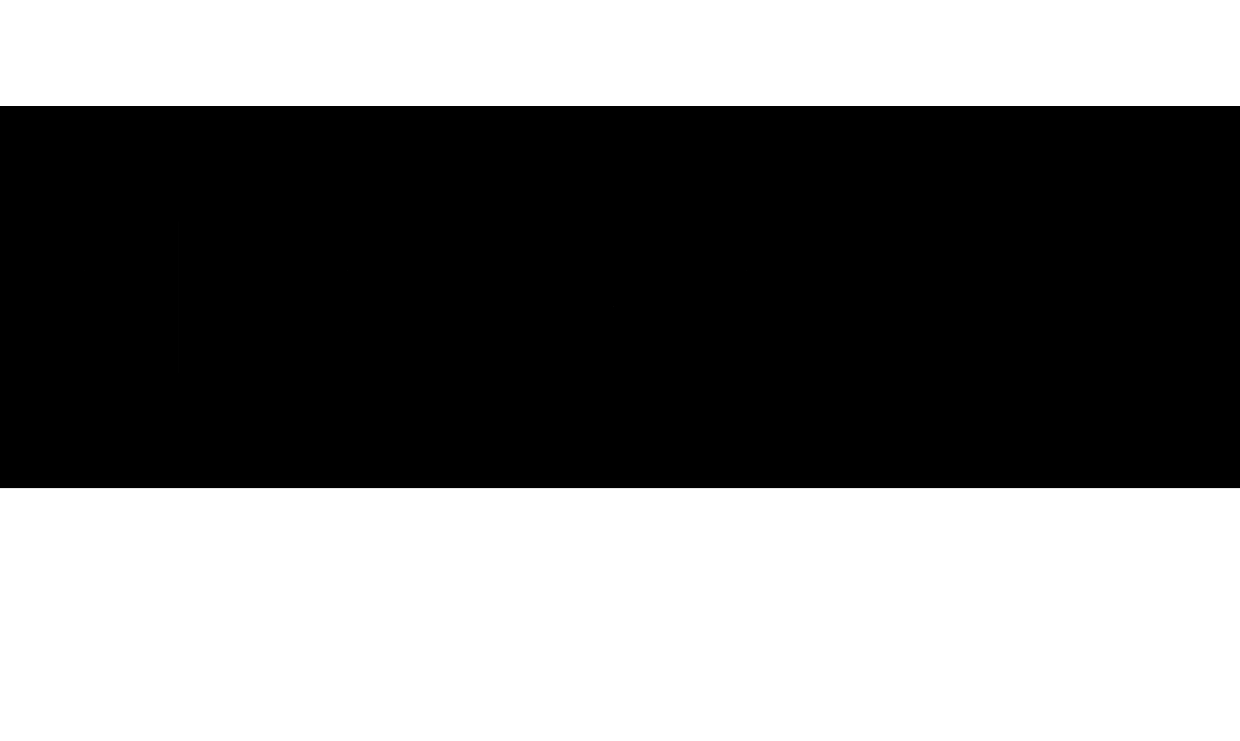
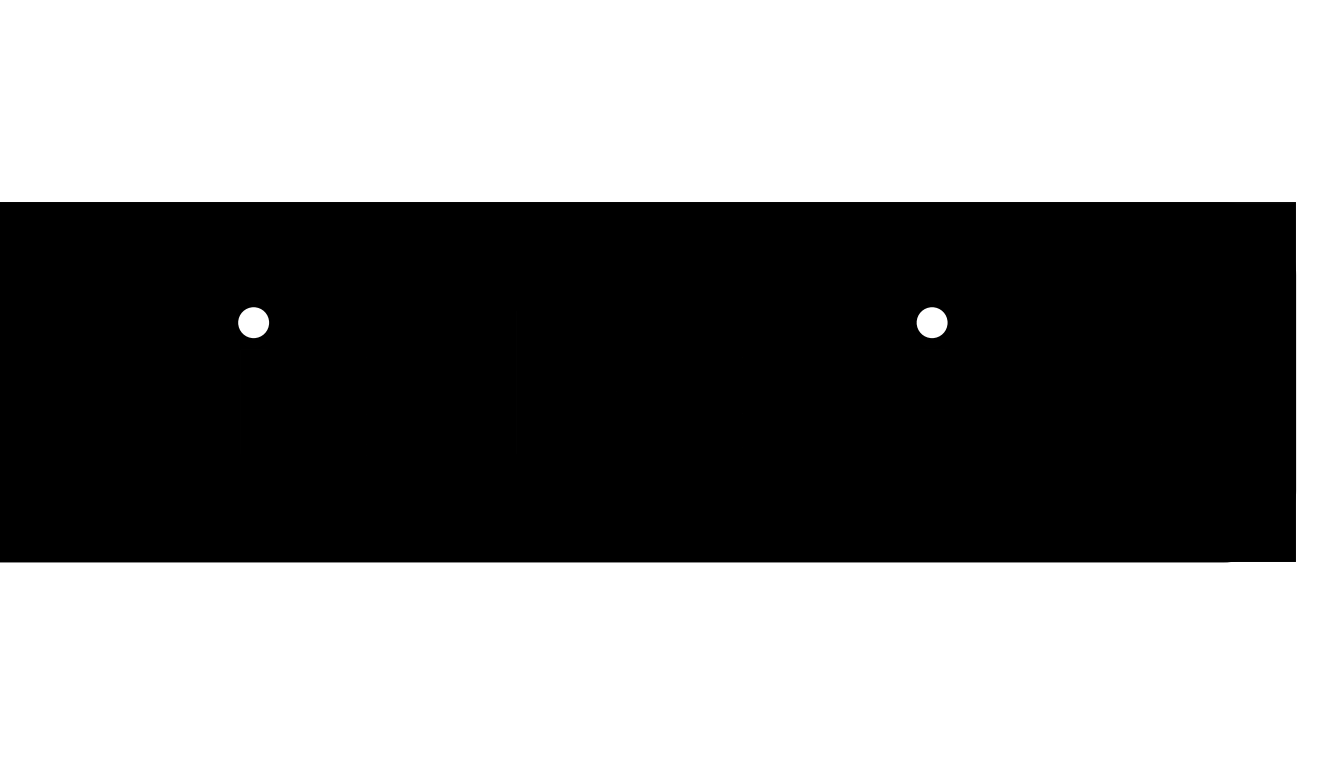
fill: (227, 233) -> (253, 322), removed
fill: (947, 233) -> (931, 322), removed

